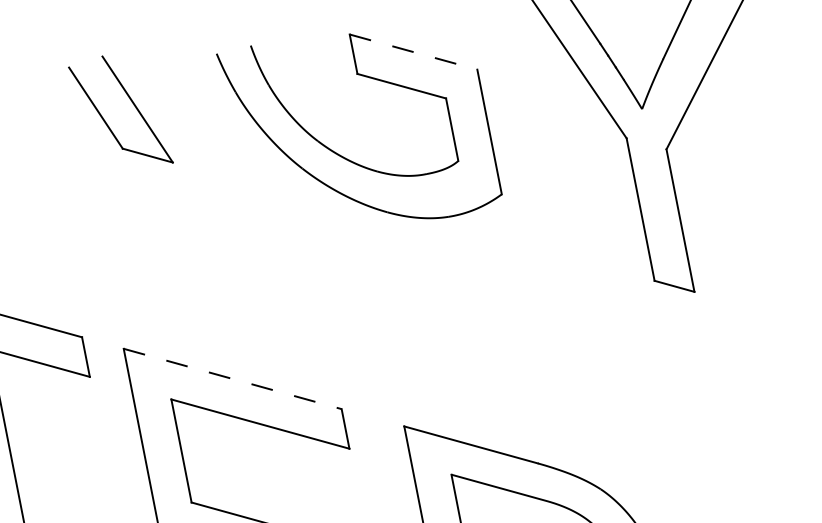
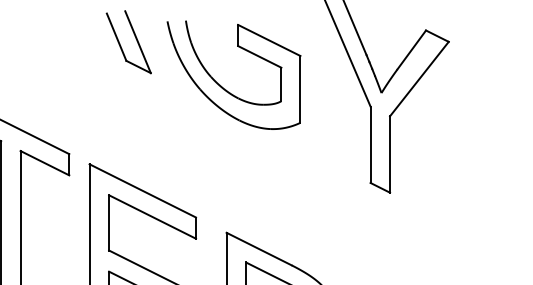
line: (413, 52) -> (269, 40), dashed -> solid
part: (131, 103) -> (135, 38), moved
line: (234, 379) -> (143, 191), dashed -> solid

